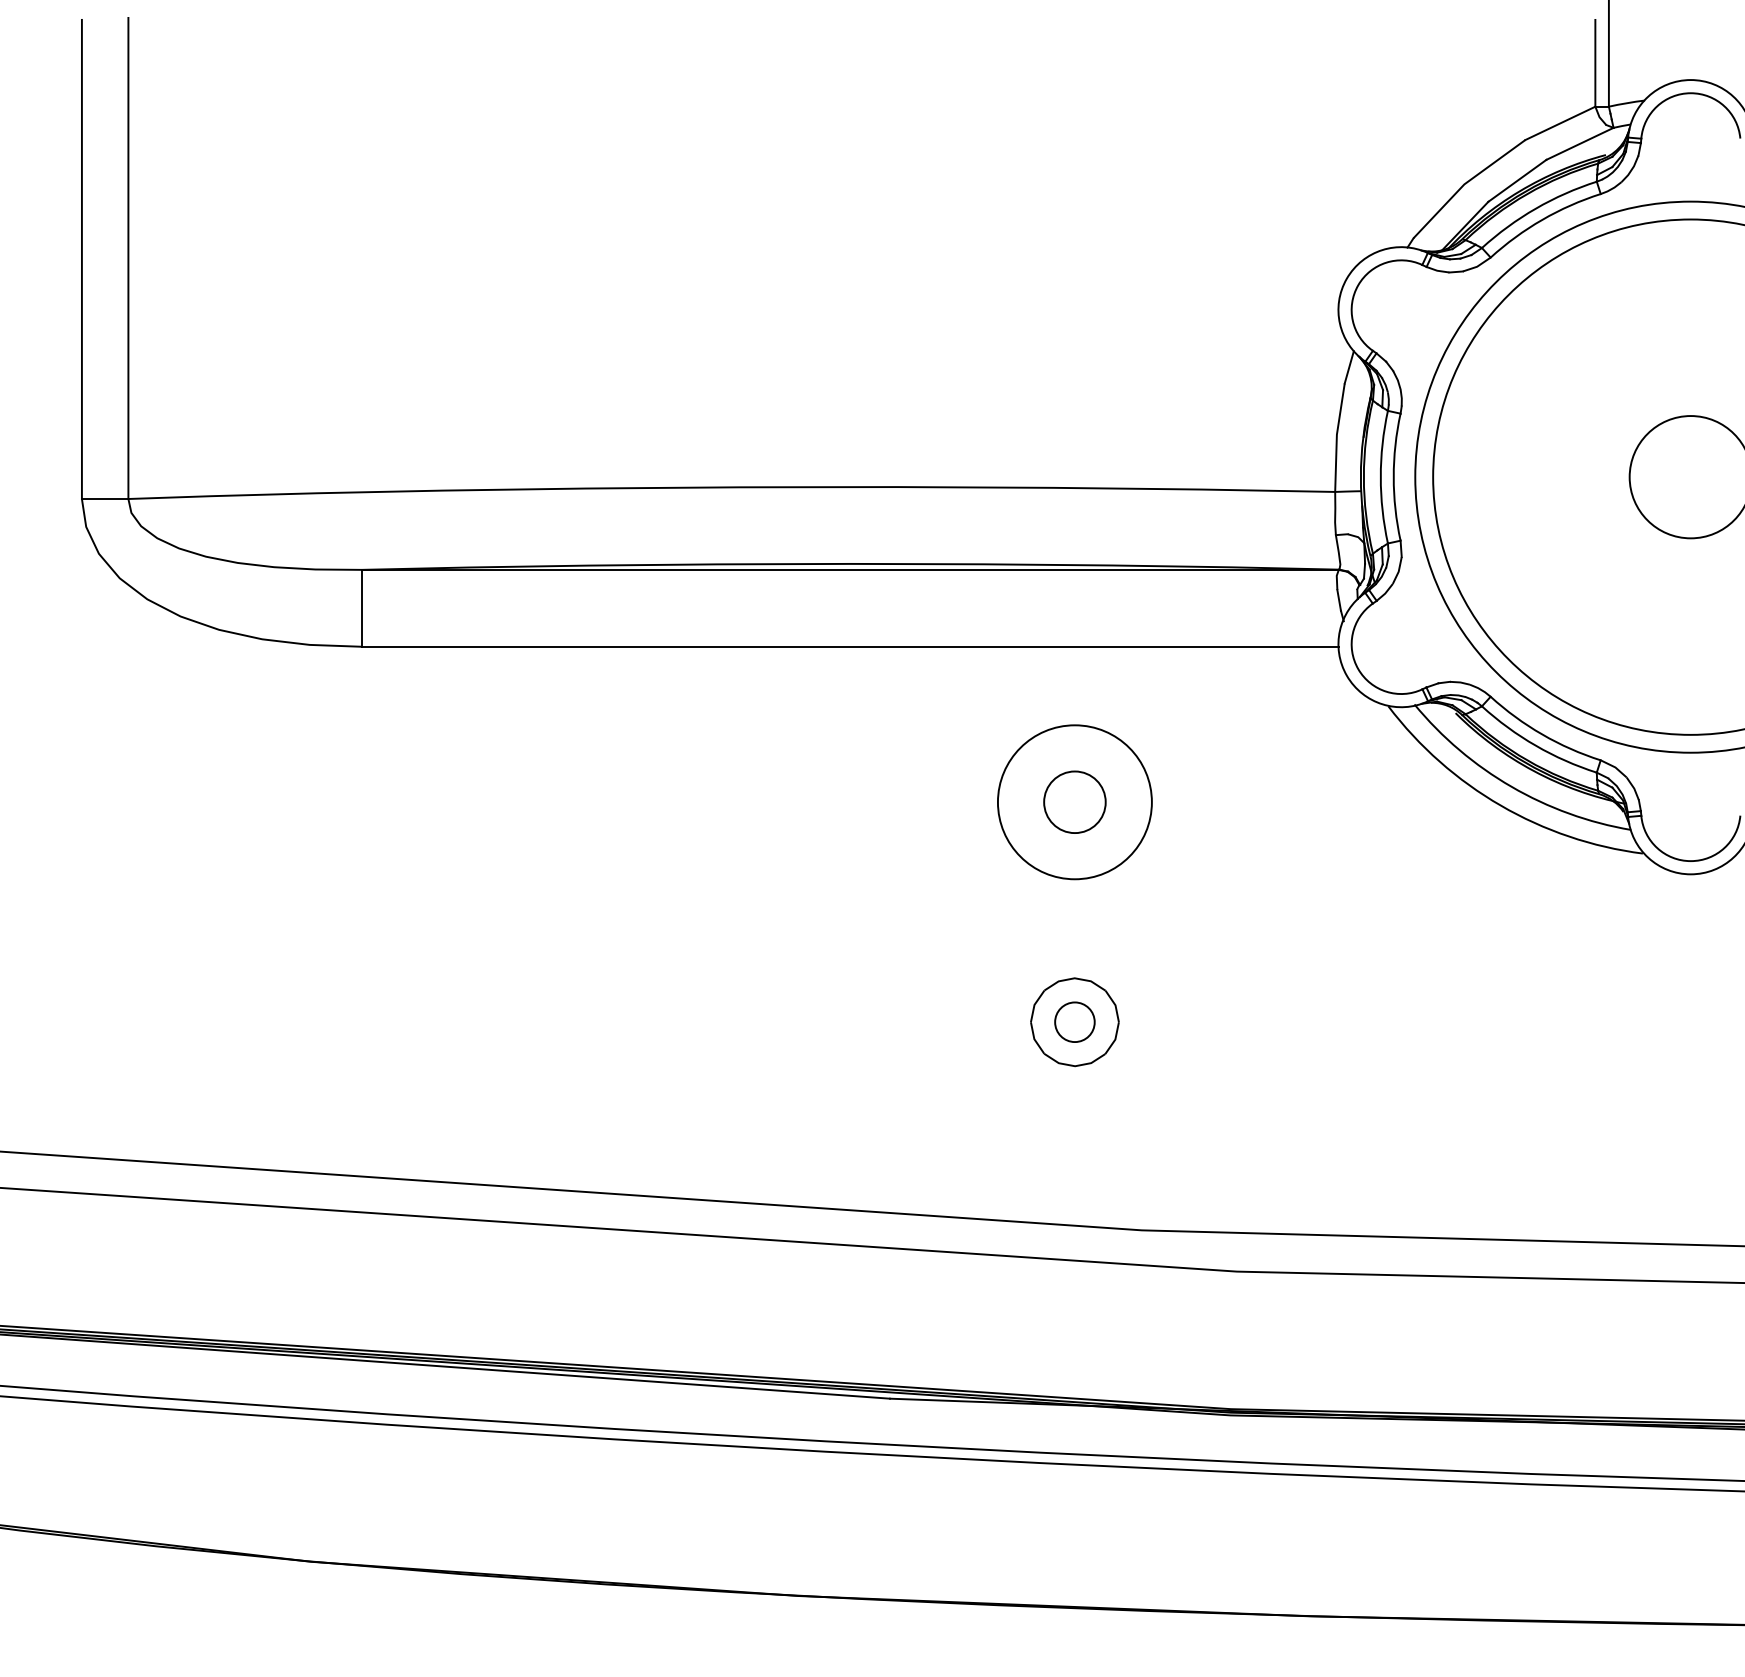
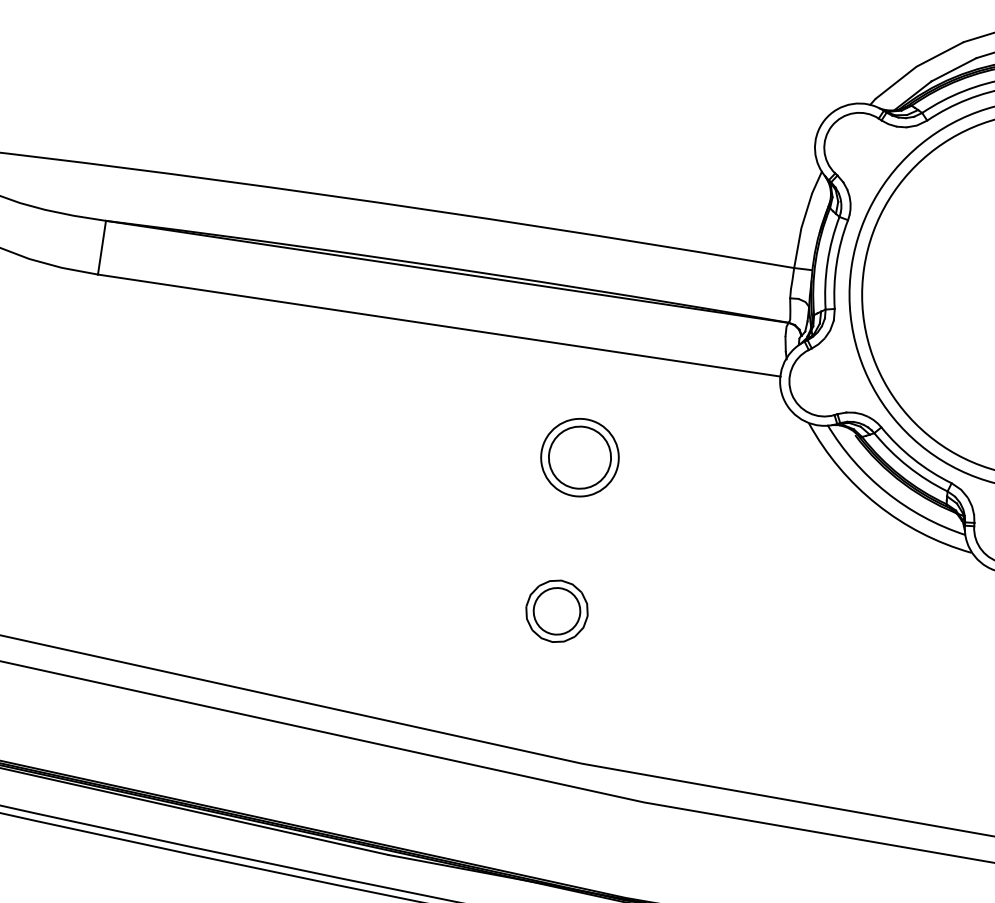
circle: (1074, 802) -> (579, 457), size x0.71
circle: (1074, 802) -> (579, 457), size x1.43
circle: (1074, 1022) -> (556, 611), size x1.67

